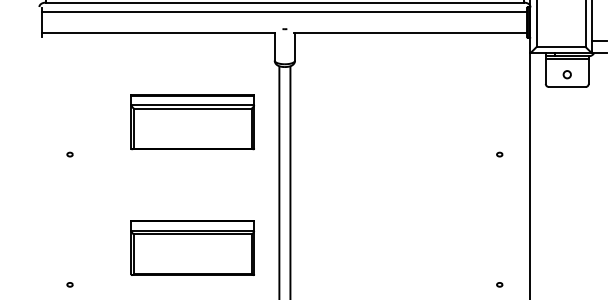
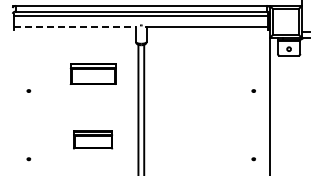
line: (159, 33) -> (75, 27), solid -> dashed
part: (191, 122) -> (92, 74), size x0.7
part: (191, 247) -> (92, 139), size x0.6

